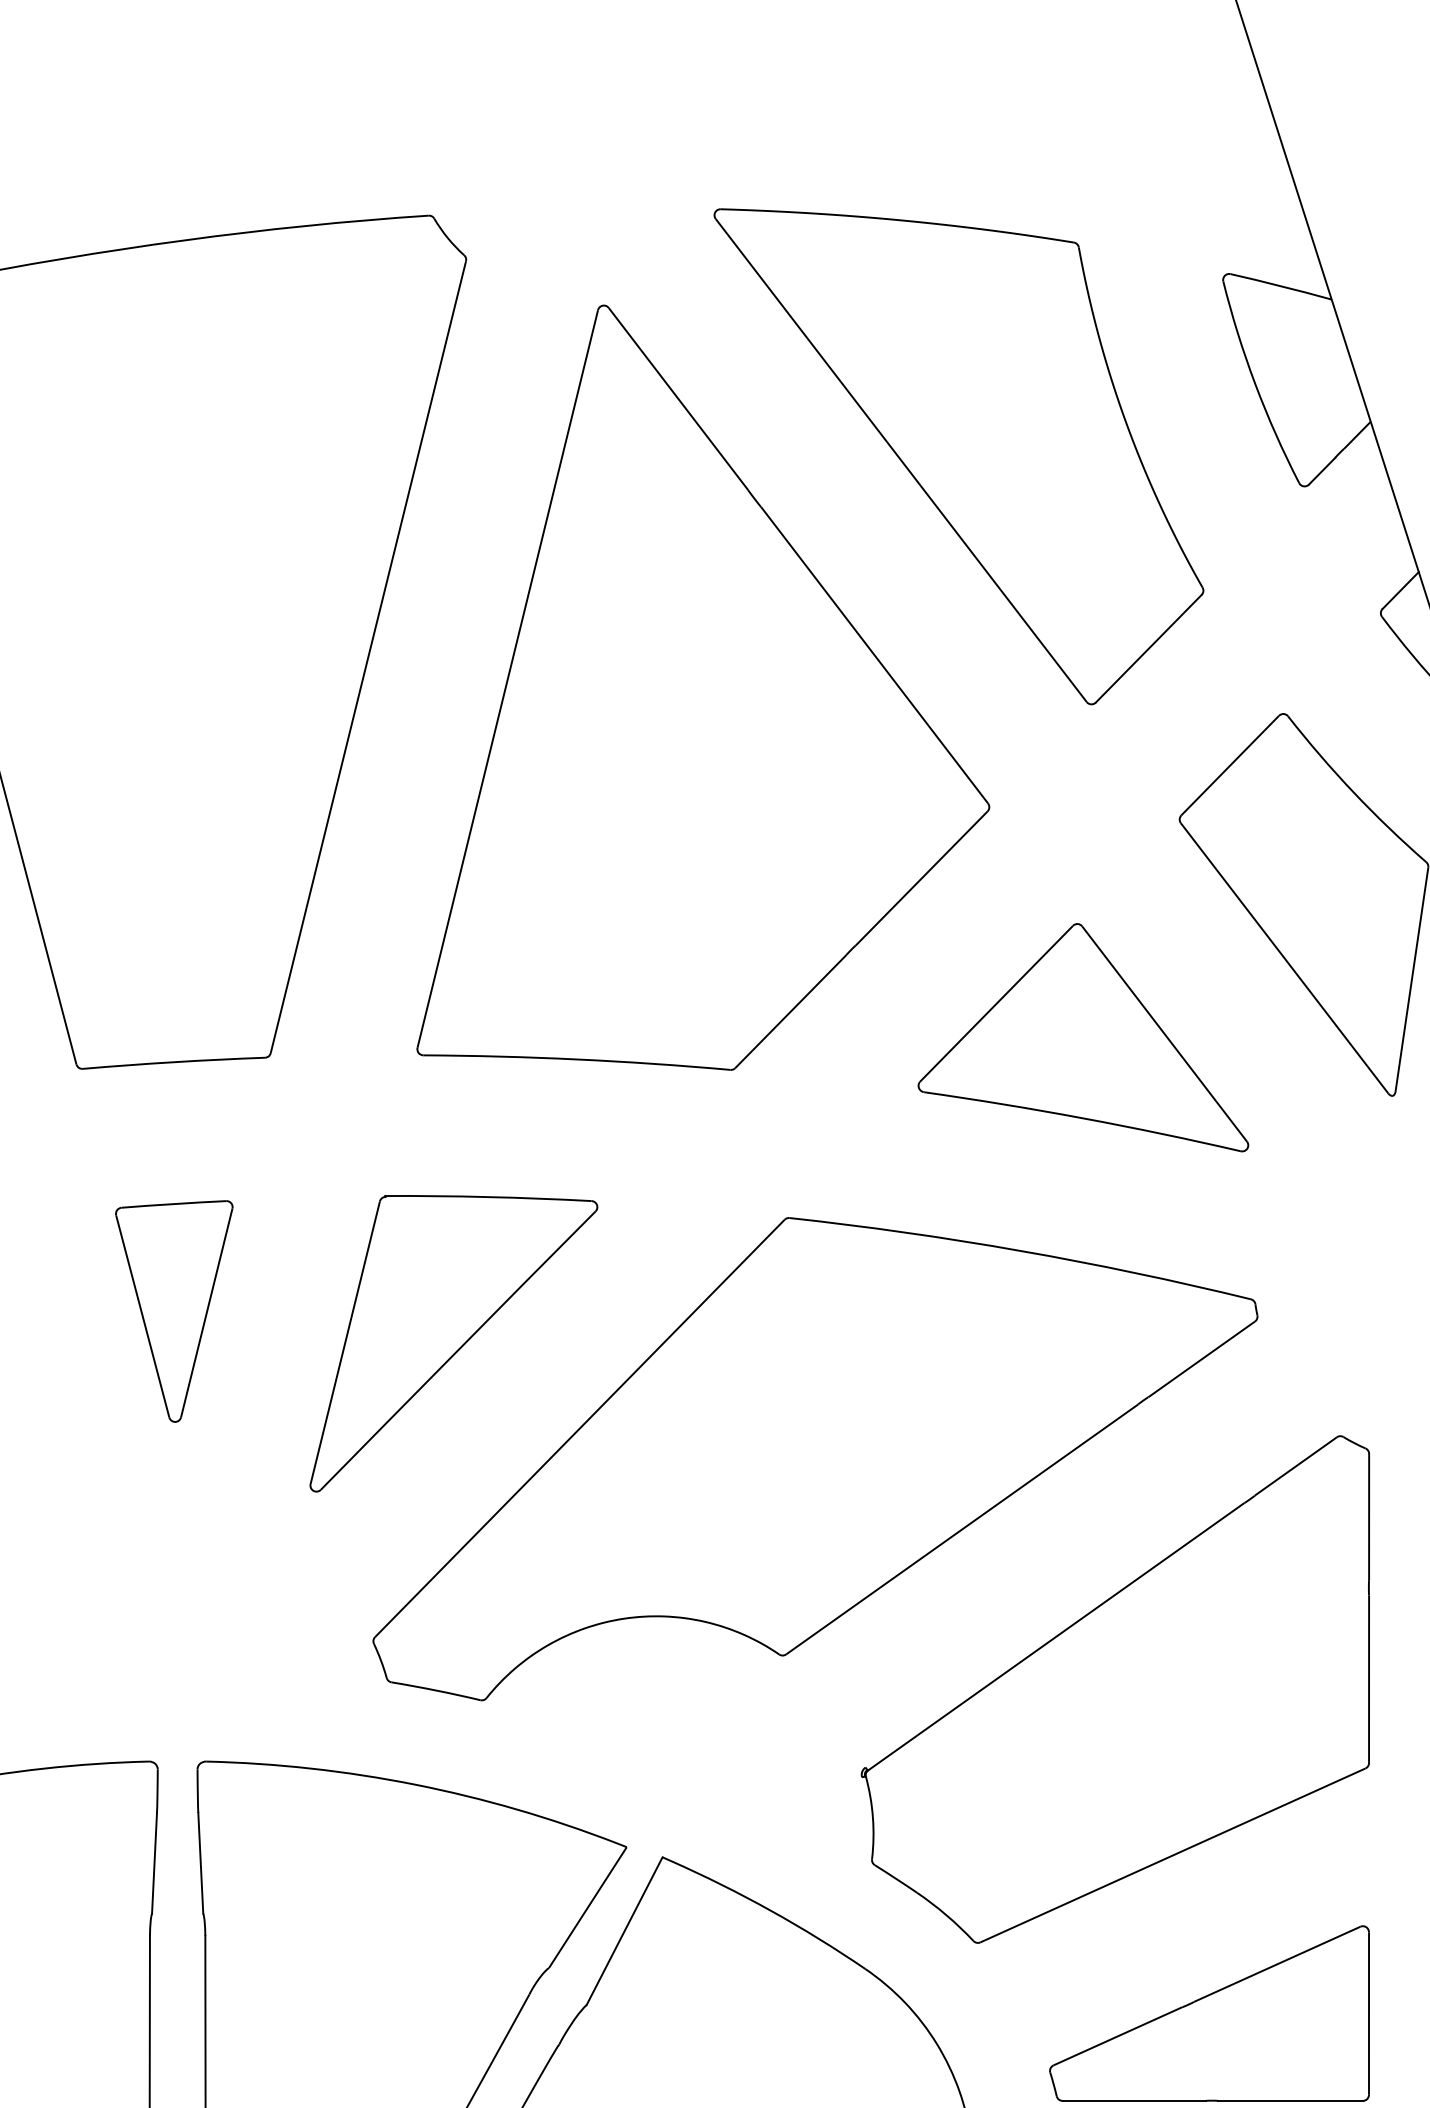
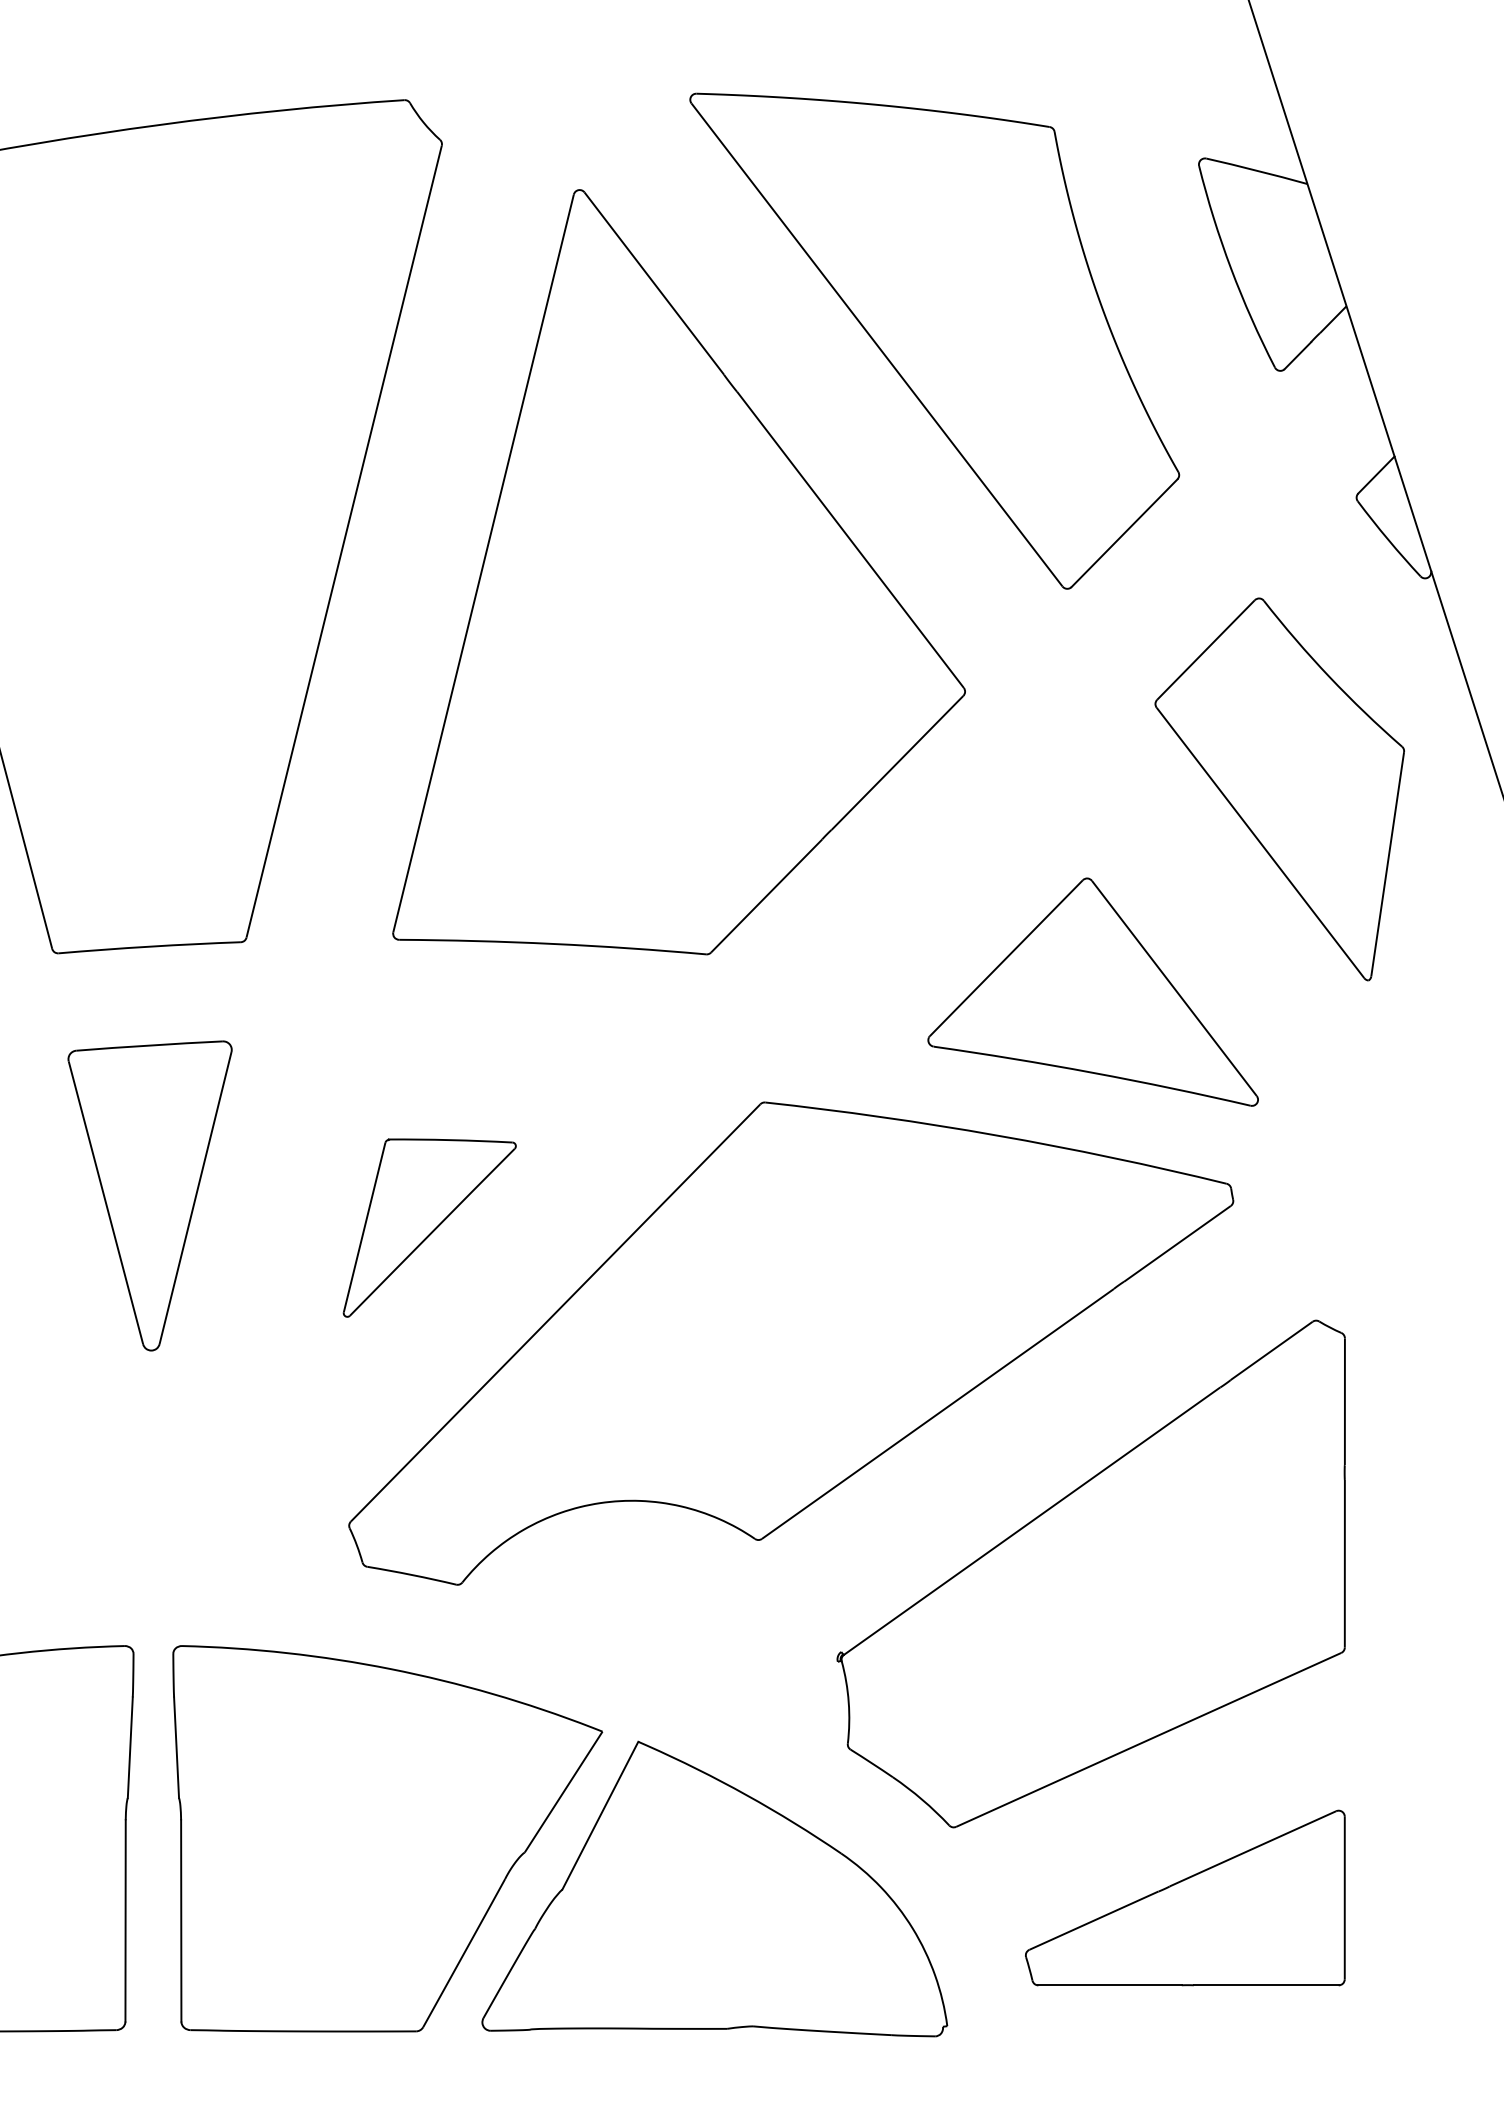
part: (1082, 1037) -> (1092, 991), moved
part: (173, 1311) -> (149, 1195), size x1.4
part: (453, 1343) -> (429, 1227), size x0.6

